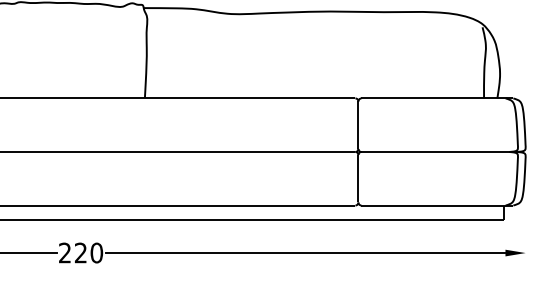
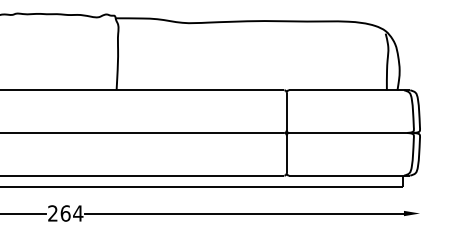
text: (88, 253) -> (71, 213), 220 -> 264

